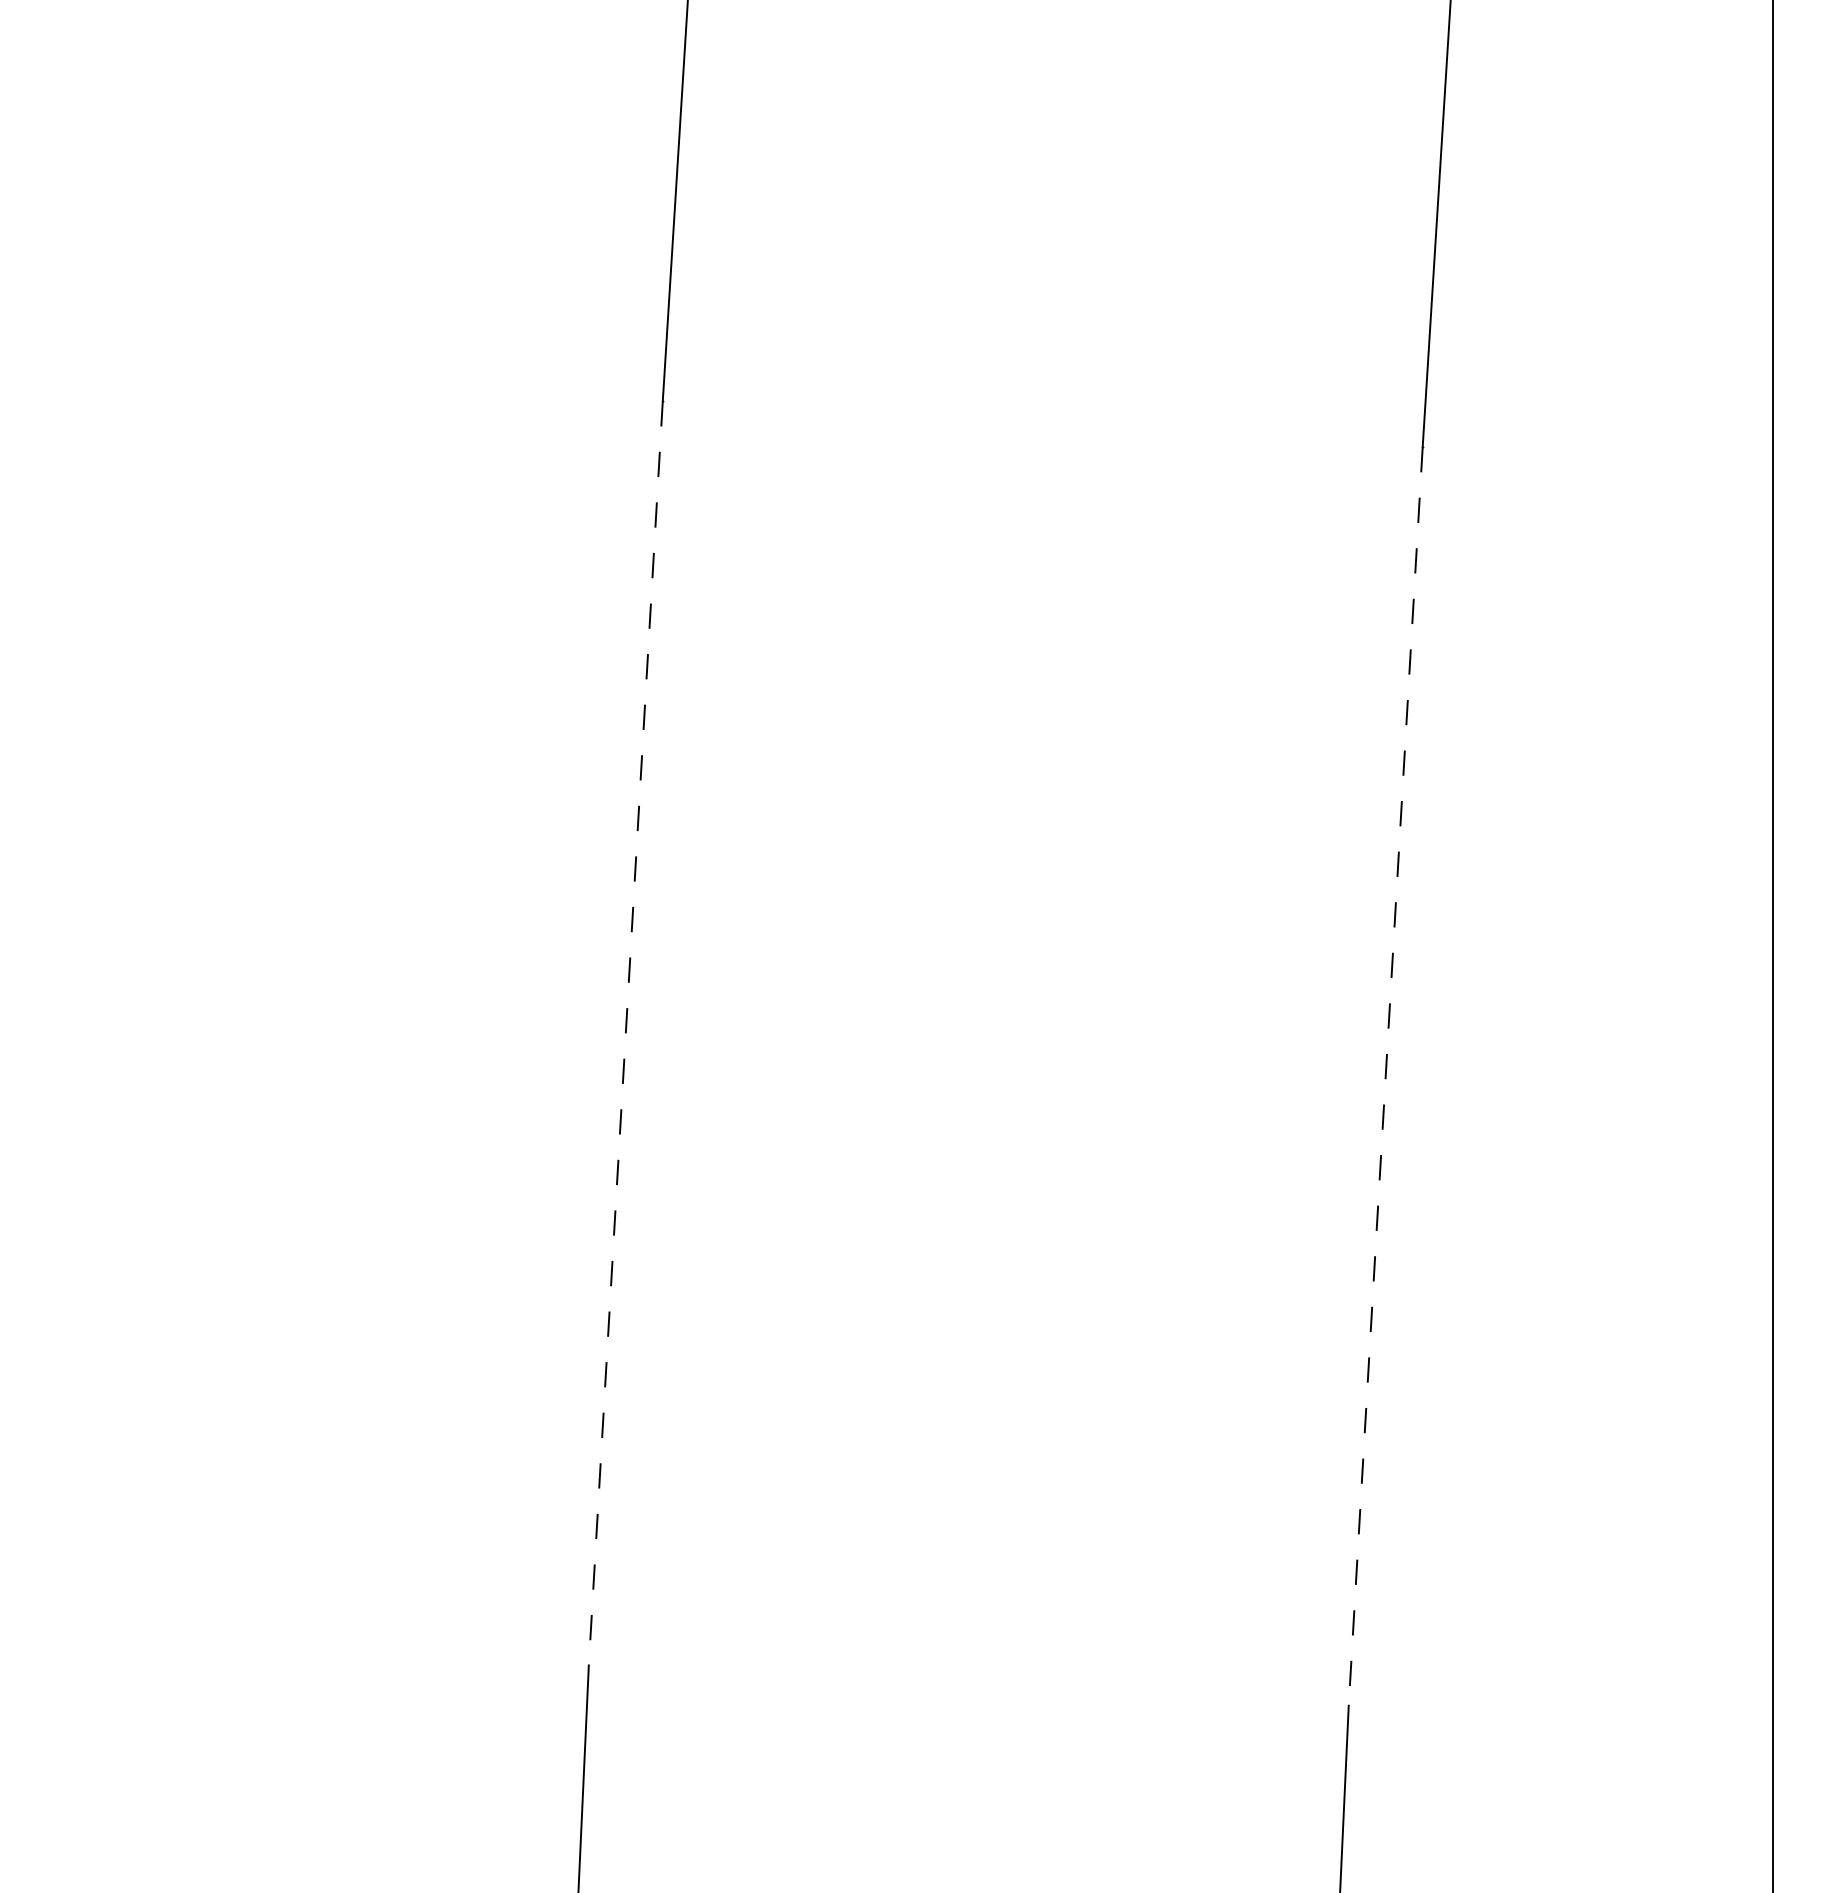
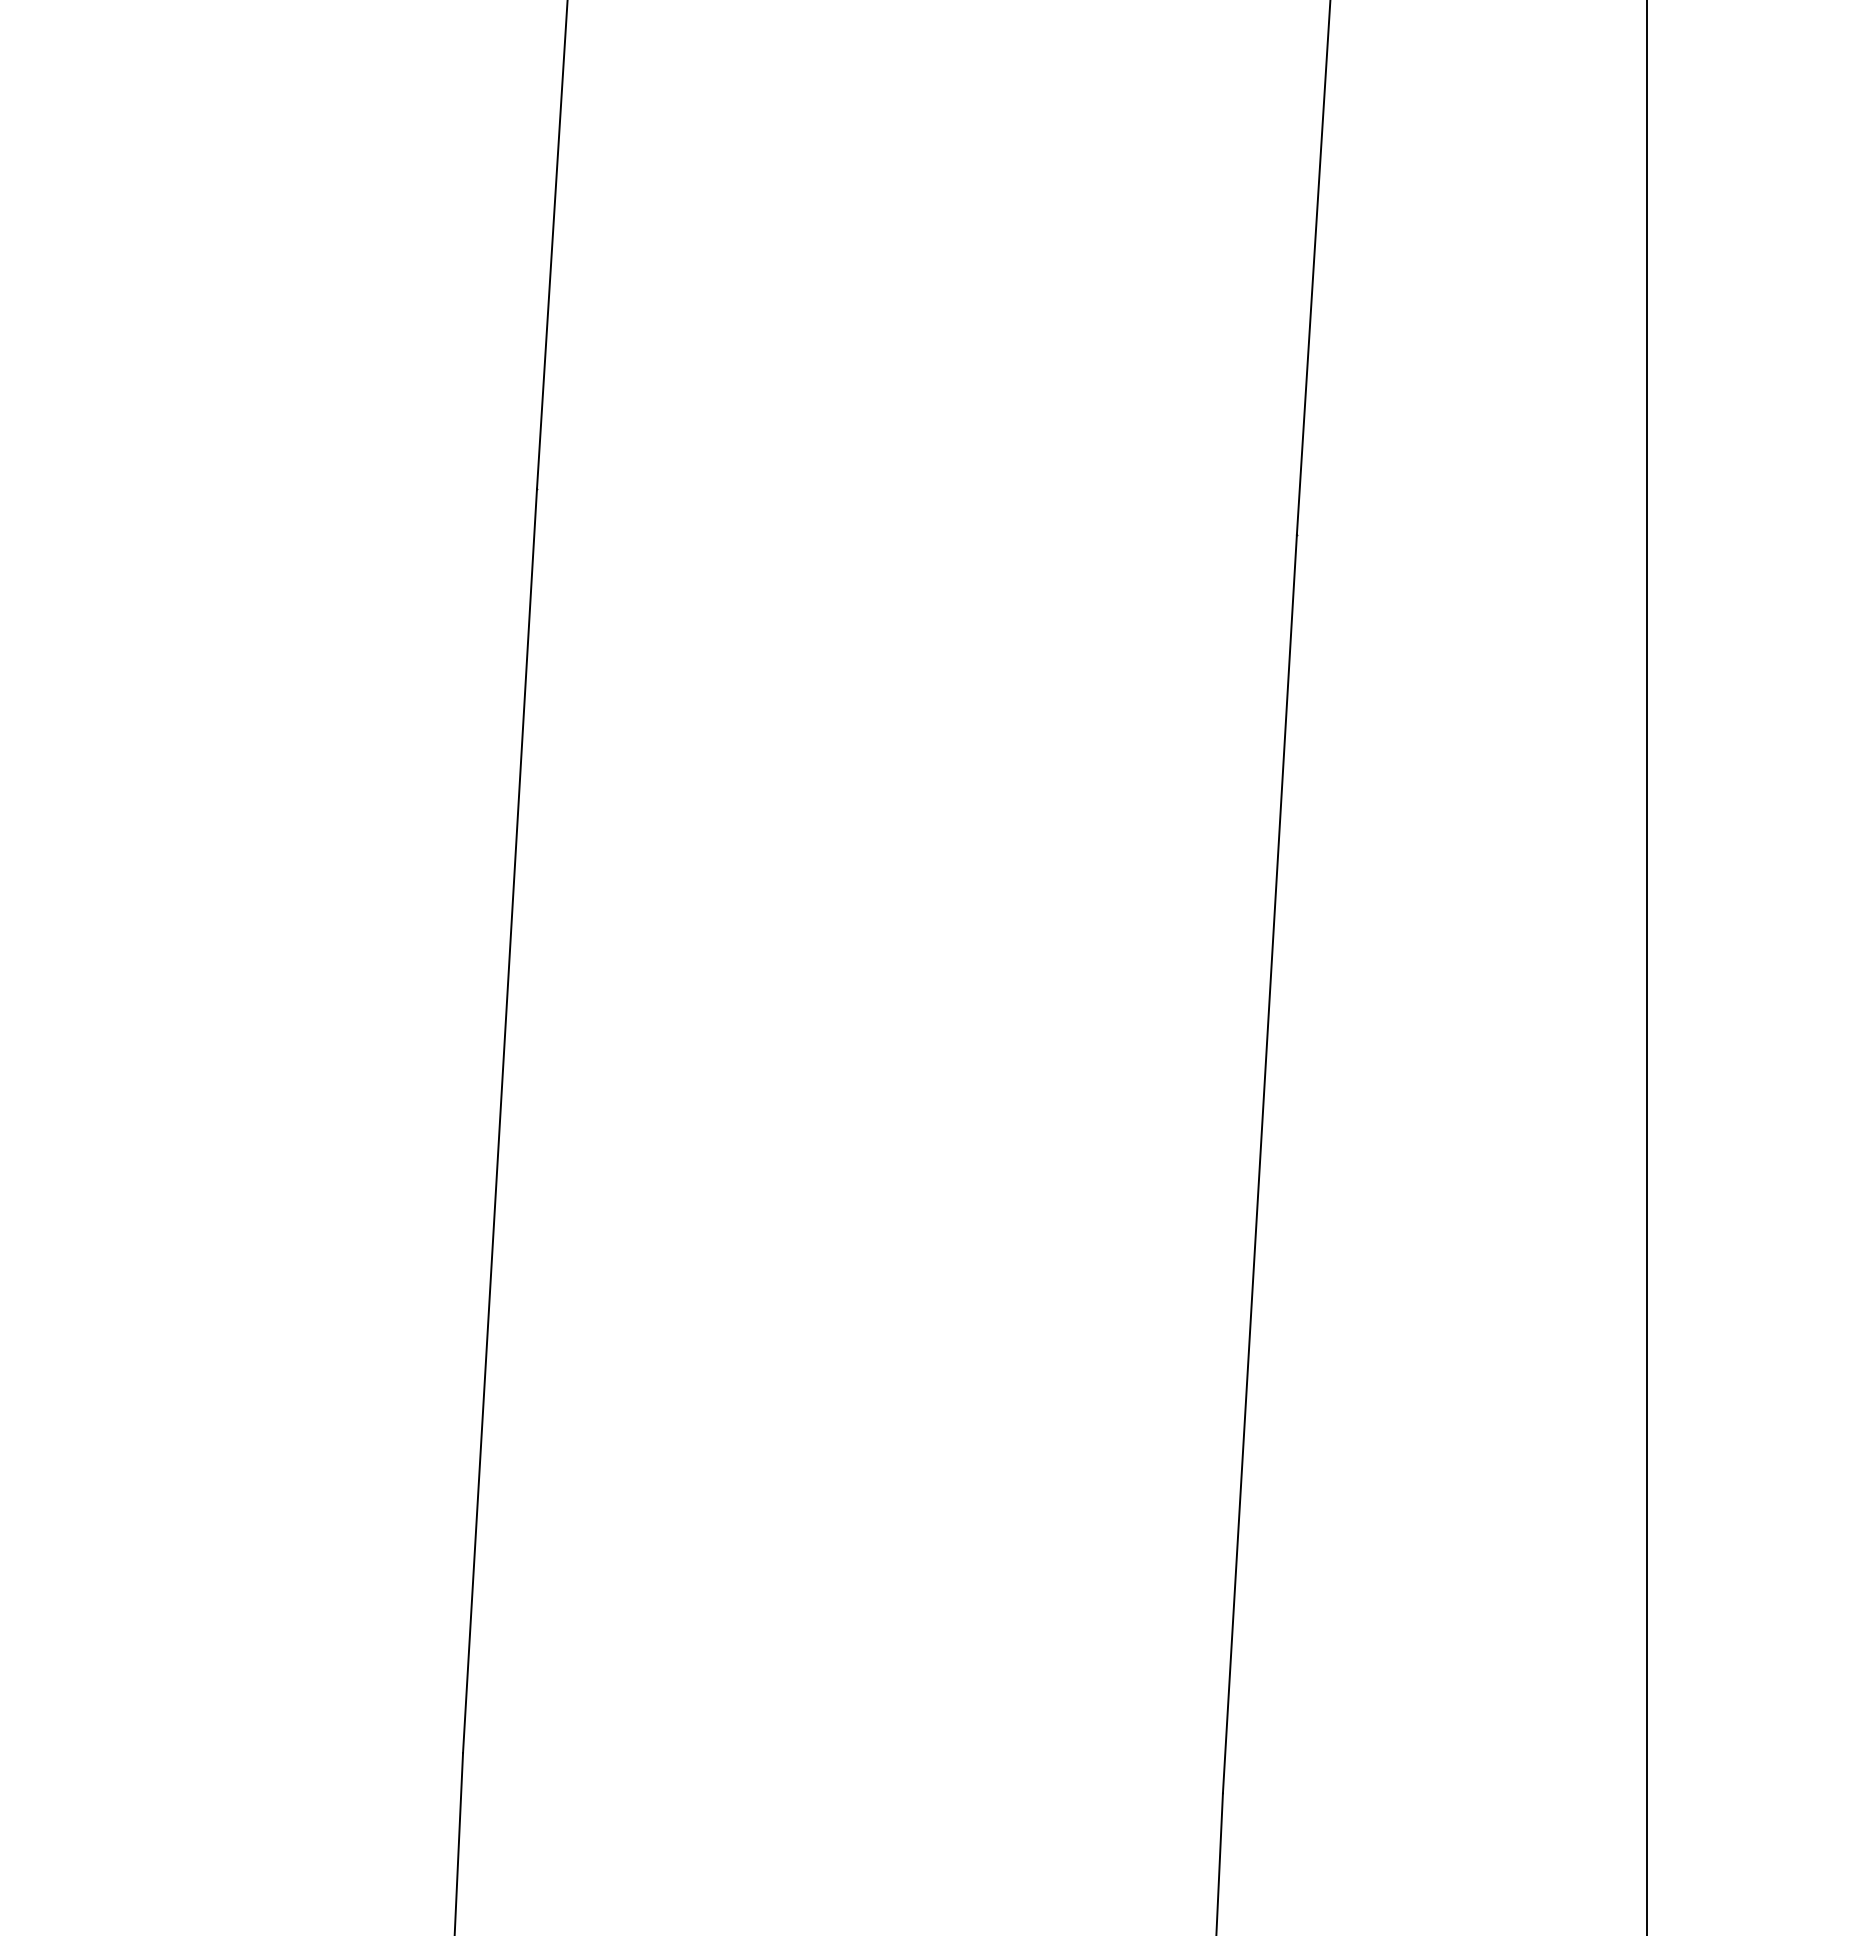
line: (625, 1033) -> (499, 1121), dashed -> solid
line: (1385, 1076) -> (1259, 1164), dashed -> solid

